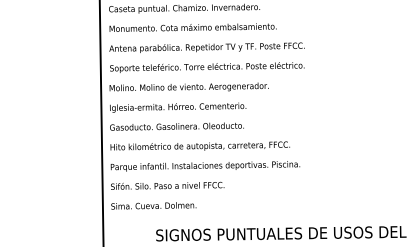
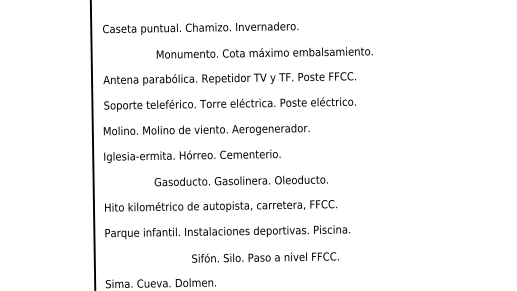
text: (192, 27) -> (263, 52), moved
text: (176, 126) -> (240, 180), moved
text: (167, 185) -> (265, 256), moved

